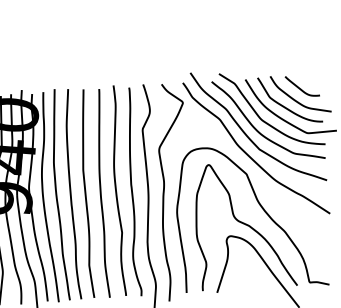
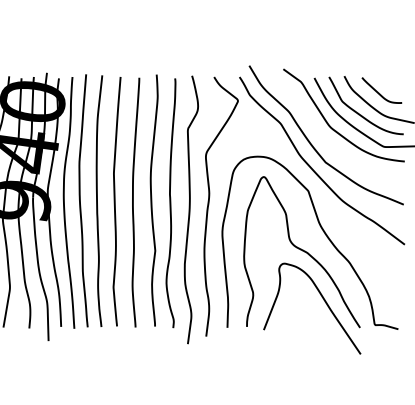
curve: (258, 130) -> (325, 139), removed

